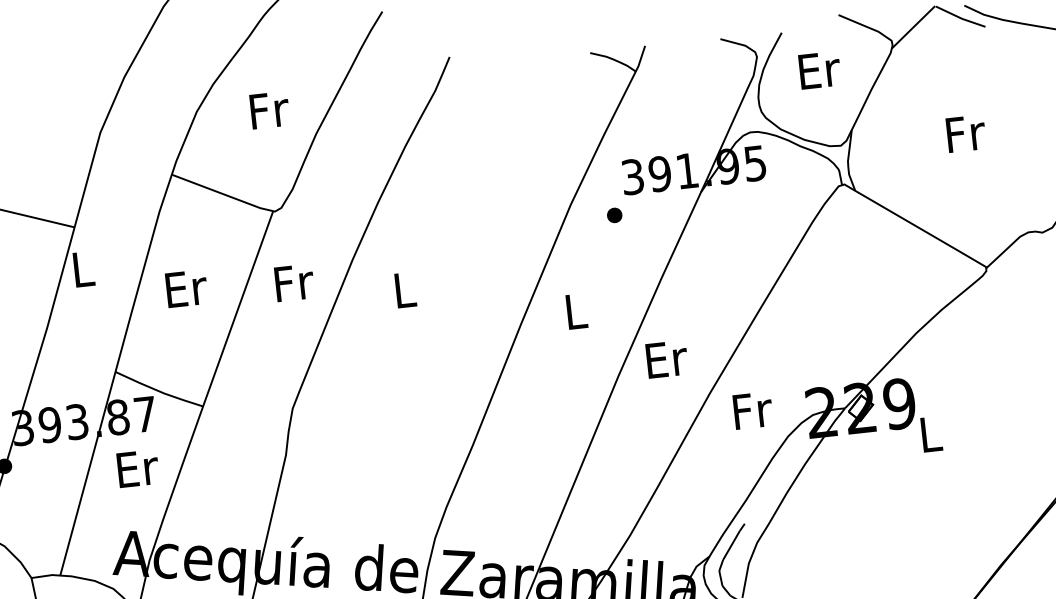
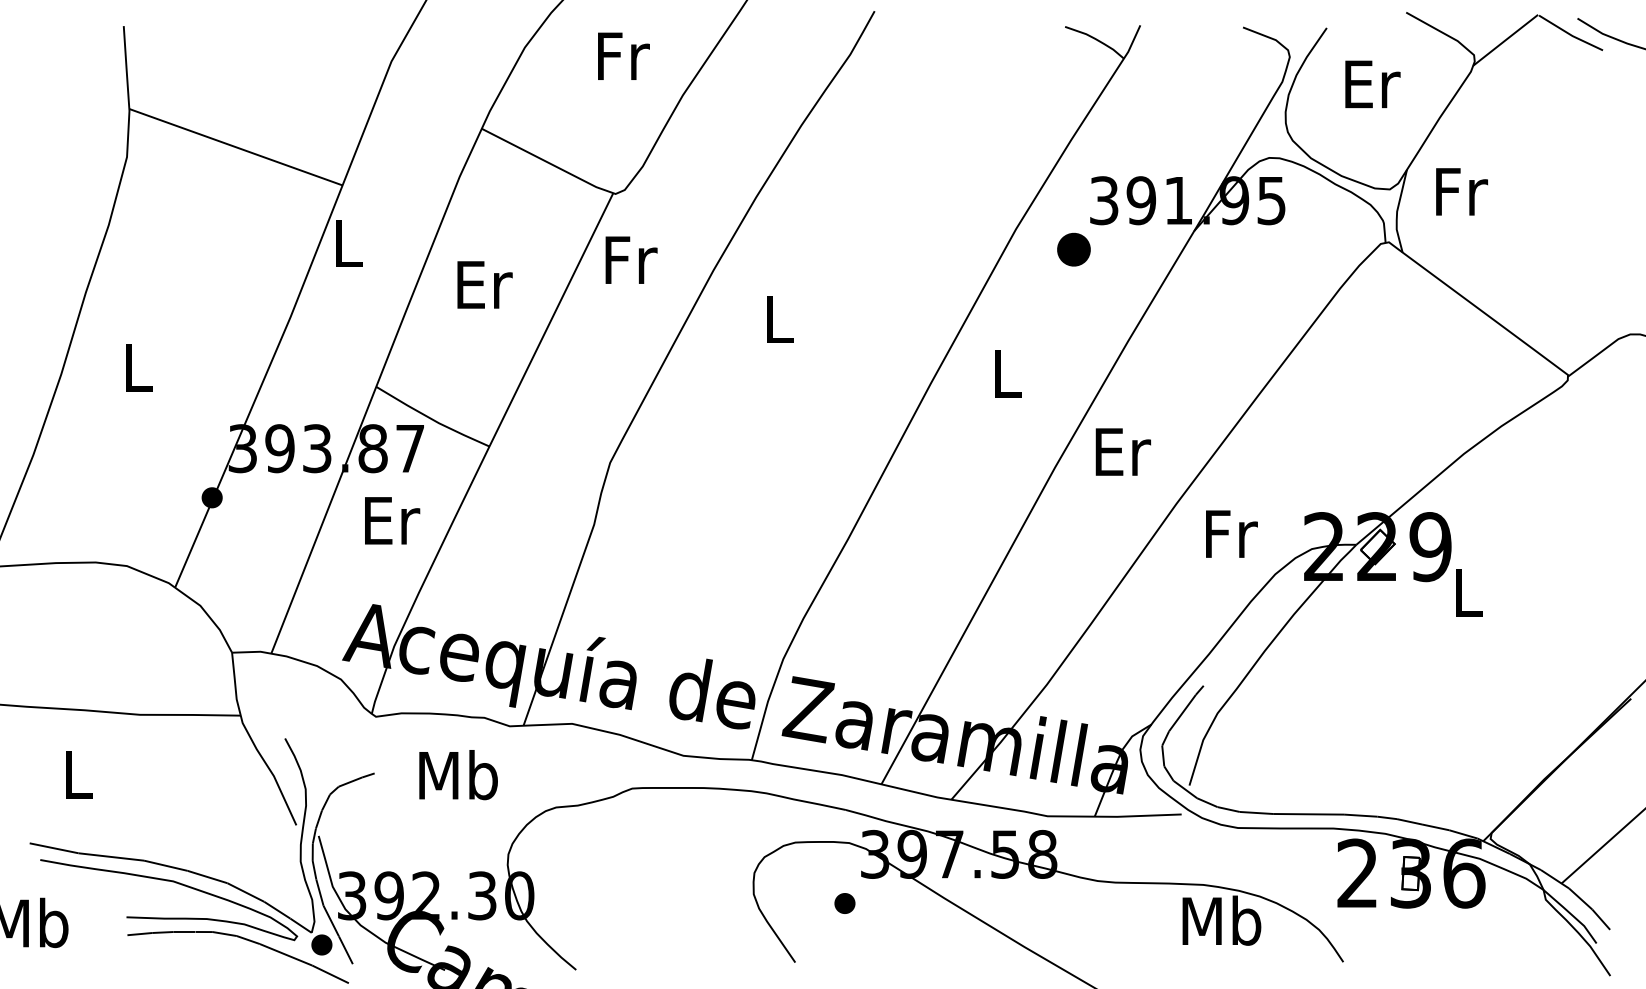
text: (965, 133) -> (1461, 191), moved
part: (614, 215) -> (1073, 249), size x1.6
text: (294, 282) -> (631, 259), moved

